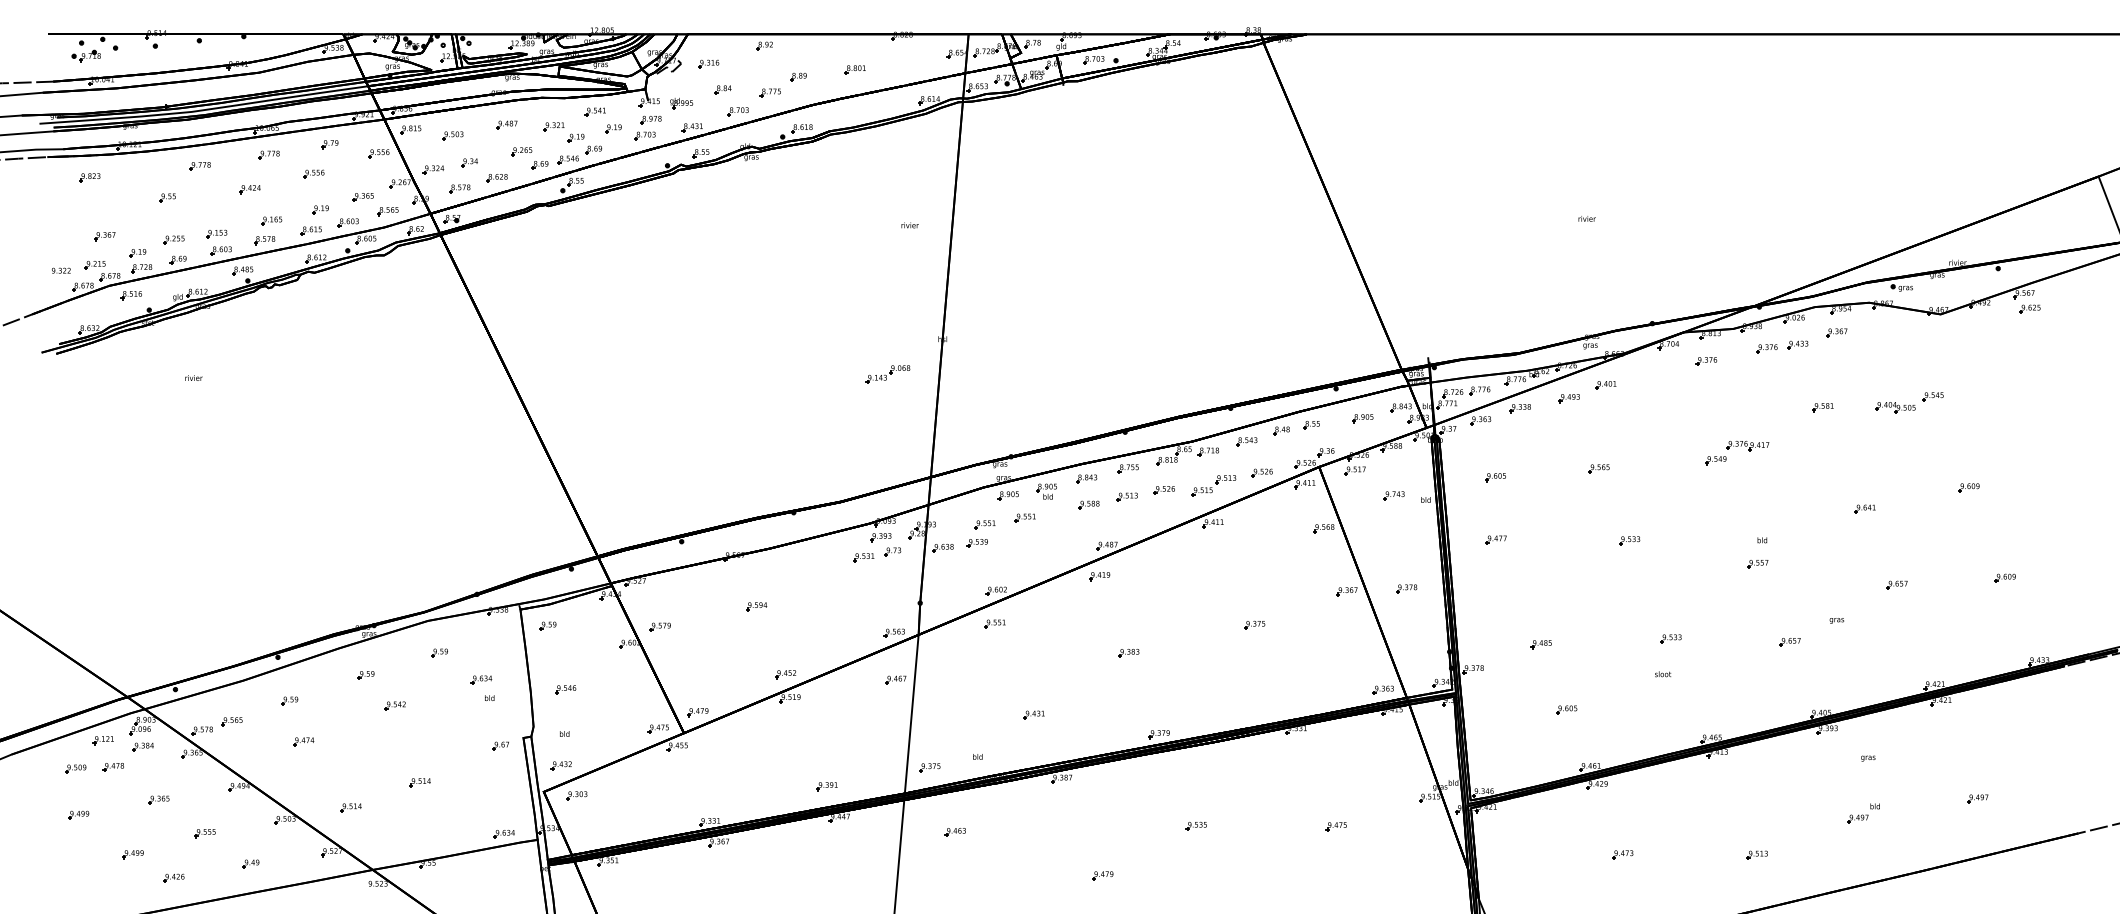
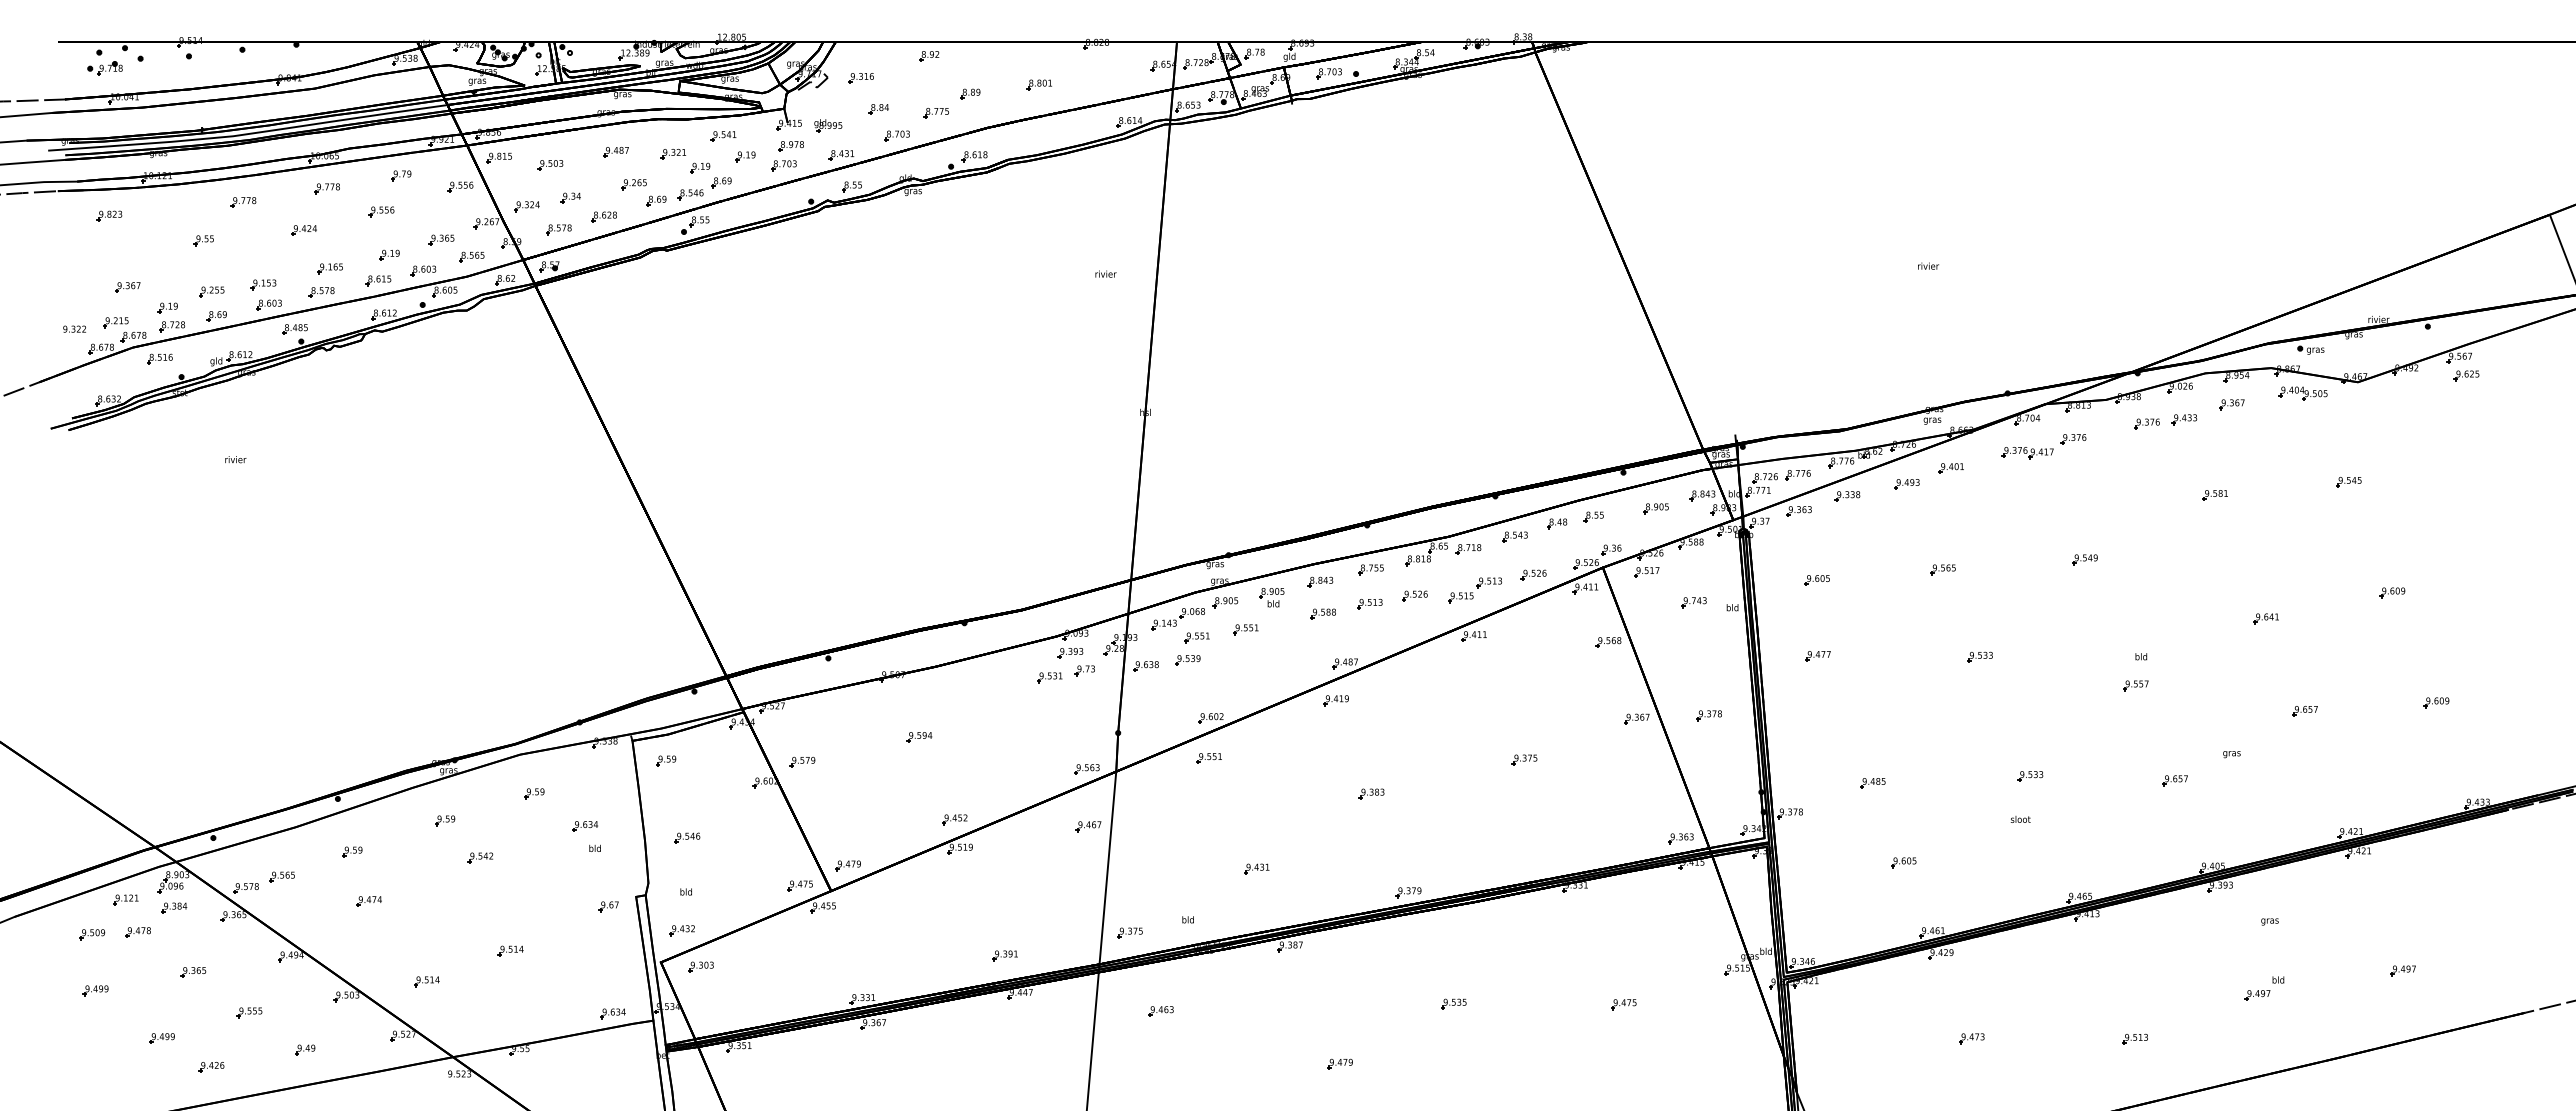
part: (887, 374) -> (1177, 619), moved
part: (1895, 407) -> (2302, 393), moved
part: (1747, 446) -> (2027, 453), moved

